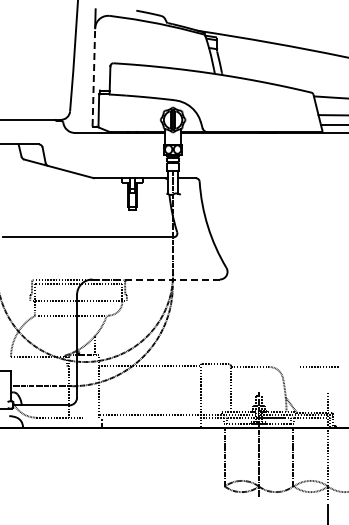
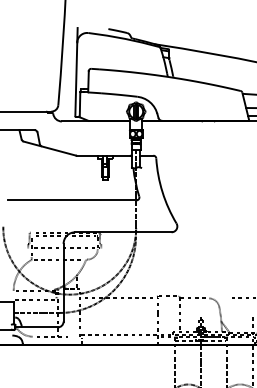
line: (93, 77) -> (76, 79), dashed -> solid
line: (156, 279) -> (123, 232), dashed -> solid
line: (38, 368) -> (34, 299), added

